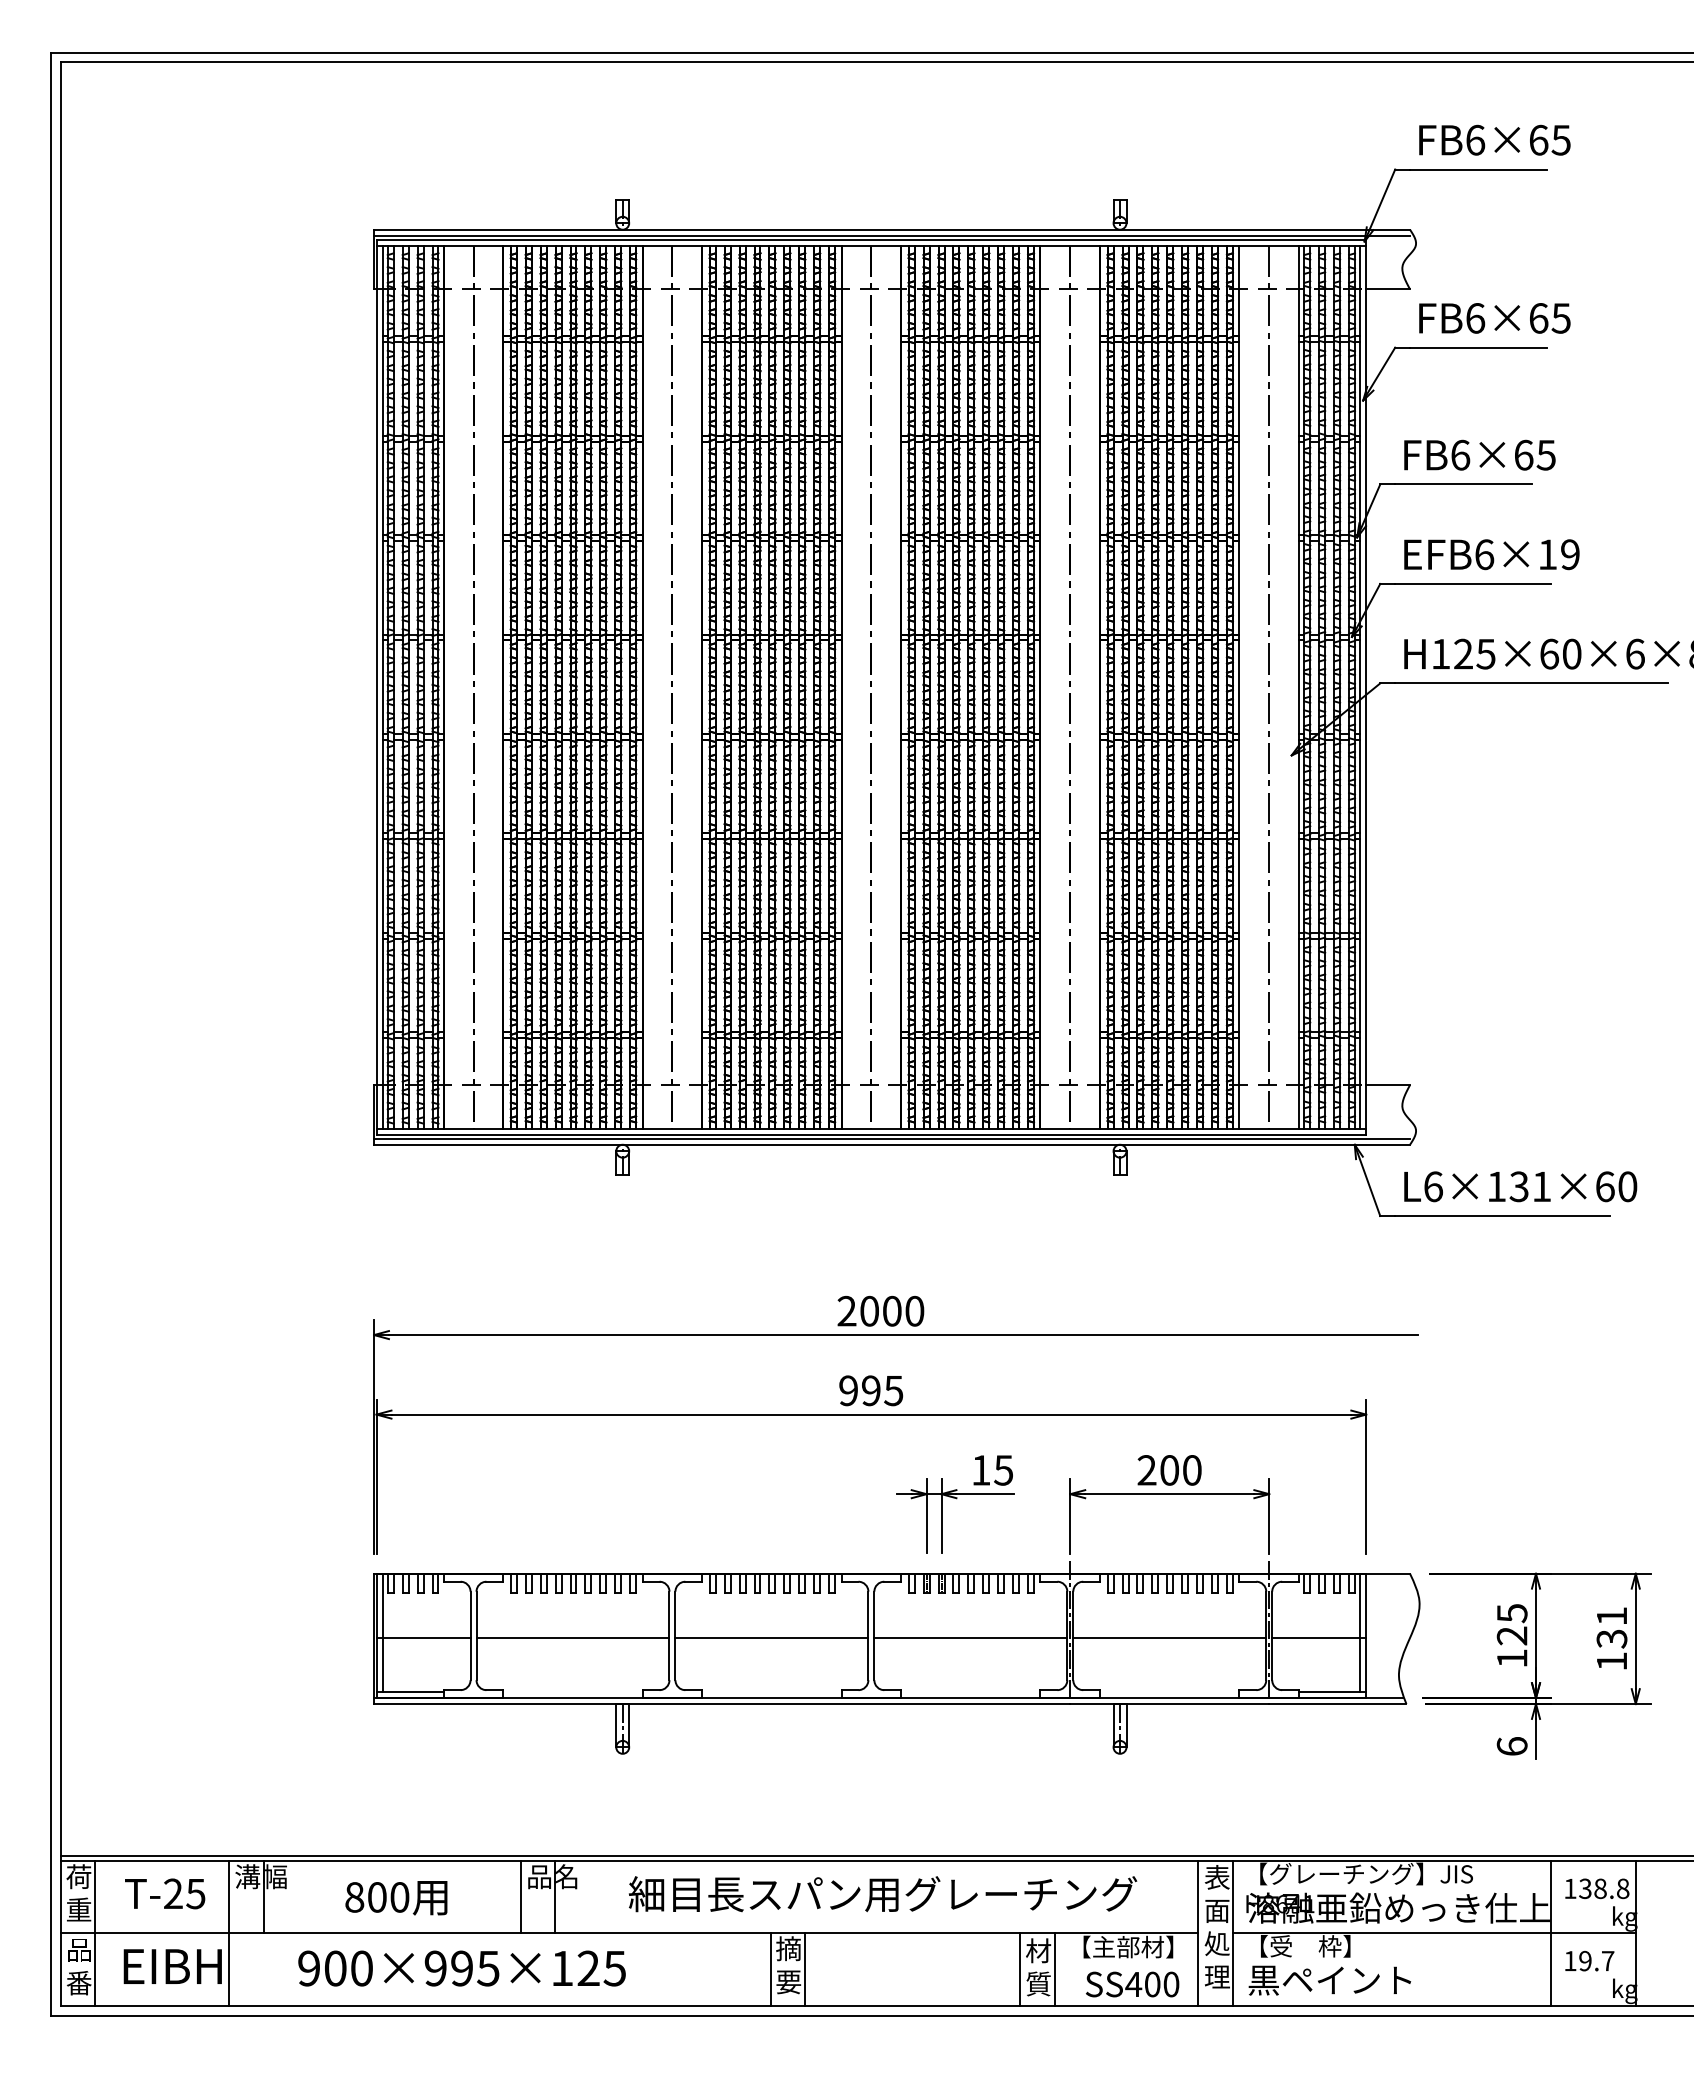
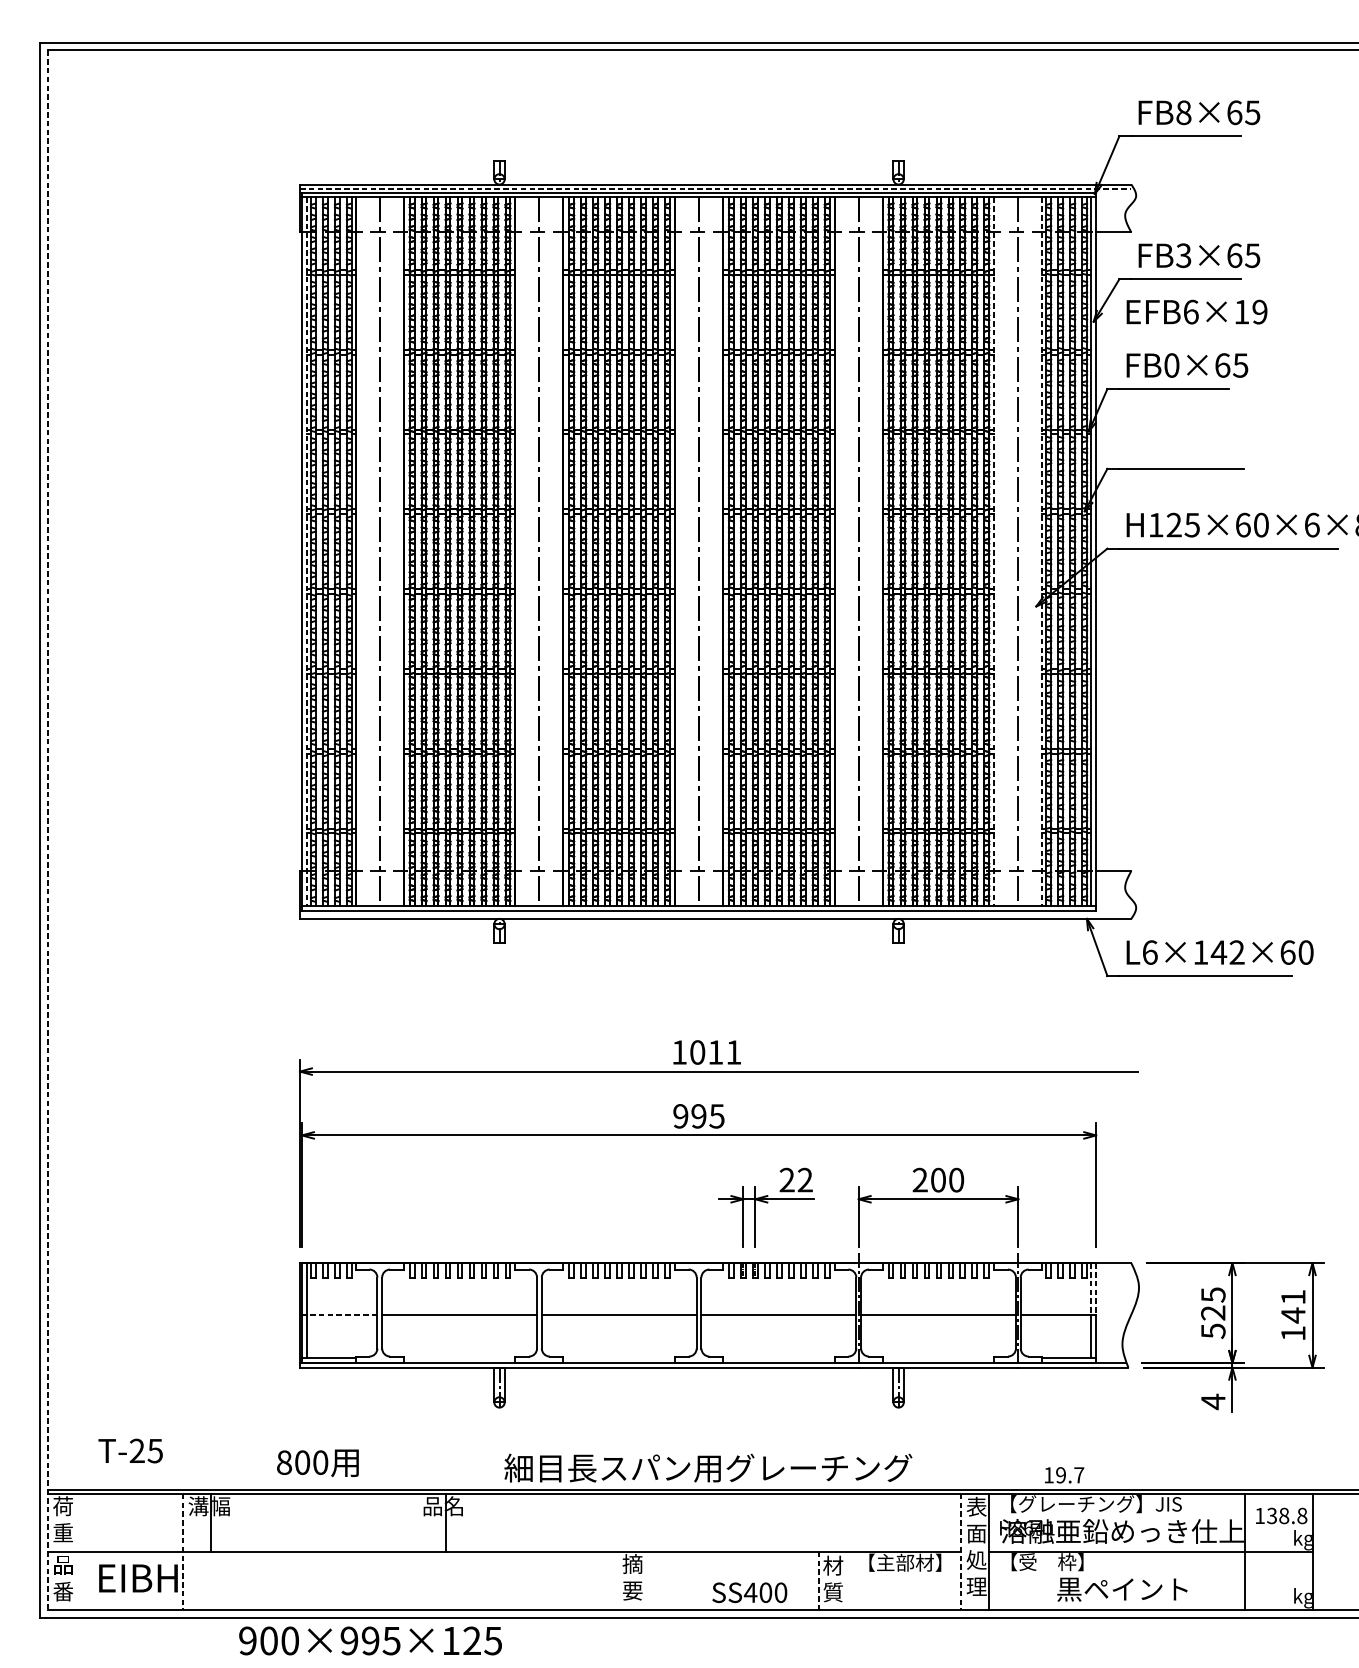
text: (1475, 139) -> (1183, 112), FB6×65 -> FB8×65
line: (892, 235) -> (716, 189), solid -> dashed
text: (1475, 318) -> (1183, 255), FB6×65 -> FB3×65
text: (1460, 454) -> (1171, 364), FB6×65 -> FB0×65
text: (1491, 554) -> (1196, 311), moved
line: (382, 687) -> (306, 551), solid -> dashed
line: (1239, 687) -> (994, 551), solid -> dashed
line: (1299, 687) -> (1042, 551), solid -> dashed
line: (60, 1034) -> (48, 830), solid -> dashed
line: (892, 1138) -> (716, 913), removed
text: (1530, 1186) -> (1228, 952), L6×131×60 -> L6×142×60
text: (880, 1310) -> (706, 1051), 2000 -> 1011
text: (992, 1470) -> (796, 1180), 15 -> 22
line: (1360, 1606) -> (1091, 1289), solid -> dashed
line: (1366, 1606) -> (1096, 1289), solid -> dashed
line: (423, 1638) -> (339, 1315), solid -> dashed
text: (1611, 1638) -> (1293, 1315), 131 -> 141
text: (1512, 1658) -> (1213, 1331), 125 -> 525
text: (1511, 1746) -> (1212, 1401), 6 -> 4
text: (165, 1893) -> (130, 1450), moved
text: (882, 1894) -> (707, 1468), moved
line: (520, 1897) -> (417, 1522), removed
text: (396, 1898) -> (317, 1463), moved
line: (95, 1933) -> (76, 1551), removed
line: (228, 1933) -> (183, 1551), solid -> dashed
line: (1197, 1933) -> (960, 1551), solid -> dashed
text: (1589, 1961) -> (1064, 1475), moved
text: (461, 1968) -> (370, 1640), moved
line: (770, 1969) -> (618, 1580), removed
line: (805, 1969) -> (646, 1580), removed
line: (1055, 1969) -> (846, 1580), removed
line: (1020, 1970) -> (818, 1581), solid -> dashed
text: (1329, 1980) -> (1122, 1589), moved
text: (1132, 1984) -> (749, 1592), moved

